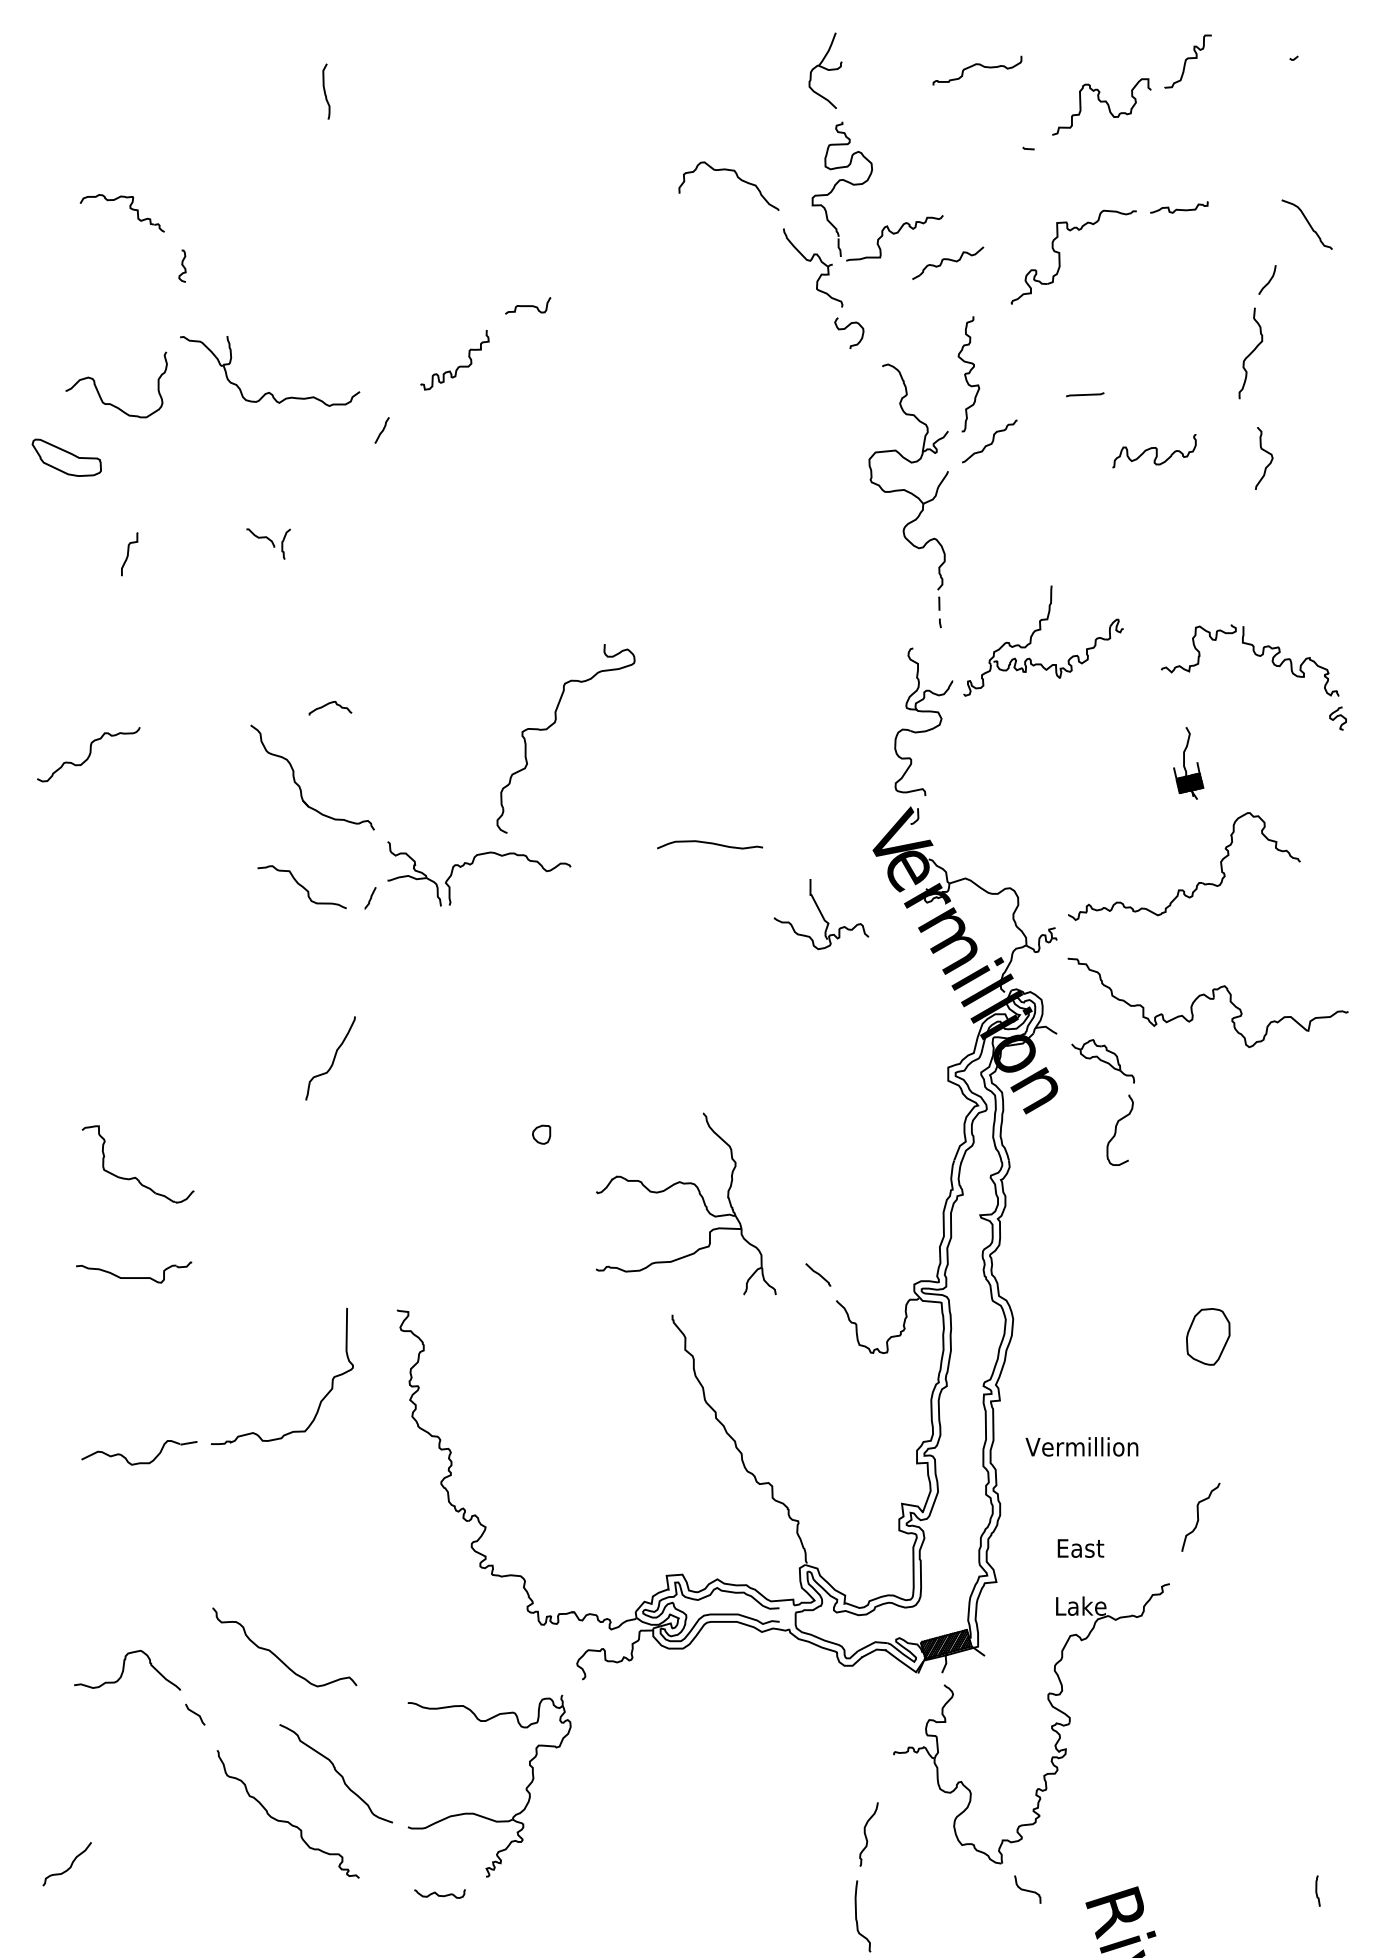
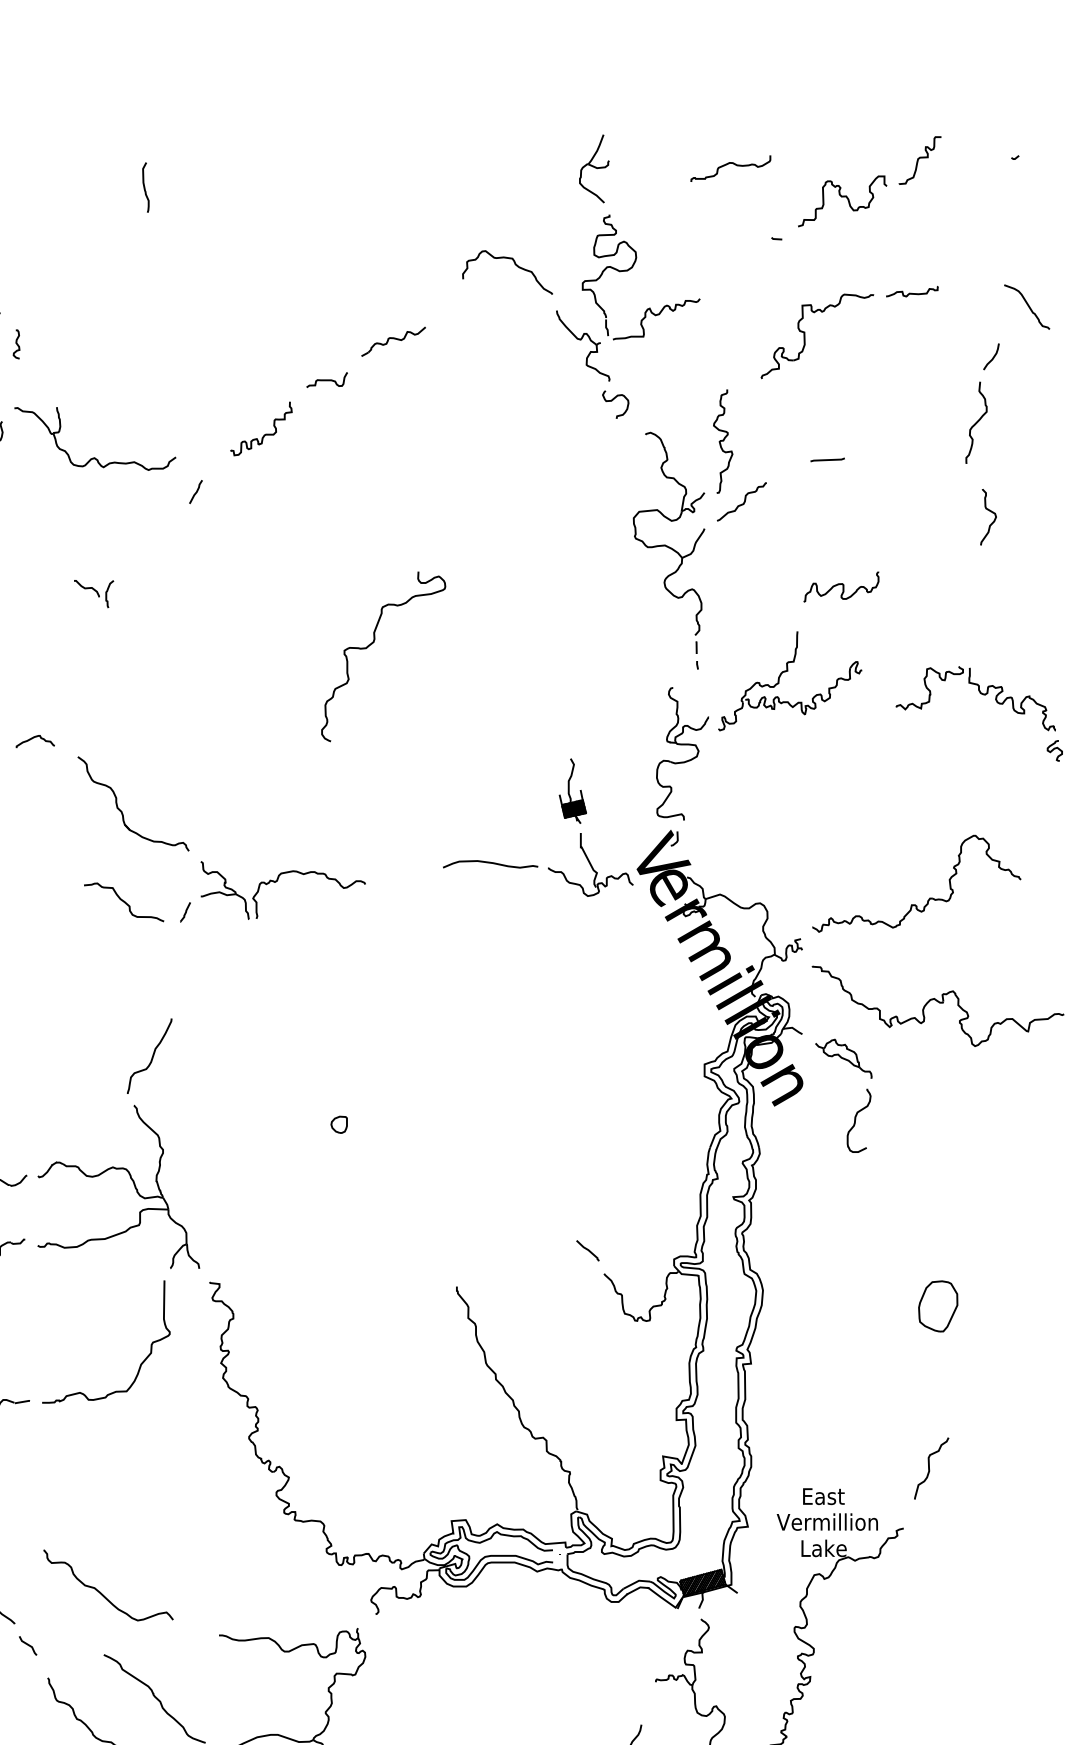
part: (948, 262) -> (393, 341), moved
curve: (1155, 451) -> (842, 587), moved
curve: (329, 704) -> (34, 738), moved
part: (555, 723) -> (374, 642), moved
part: (1188, 763) -> (572, 791), moved
part: (821, 914) -> (590, 864), moved
part: (699, 1195) -> (130, 1179), moved
text: (1081, 1446) -> (827, 1521), moved

